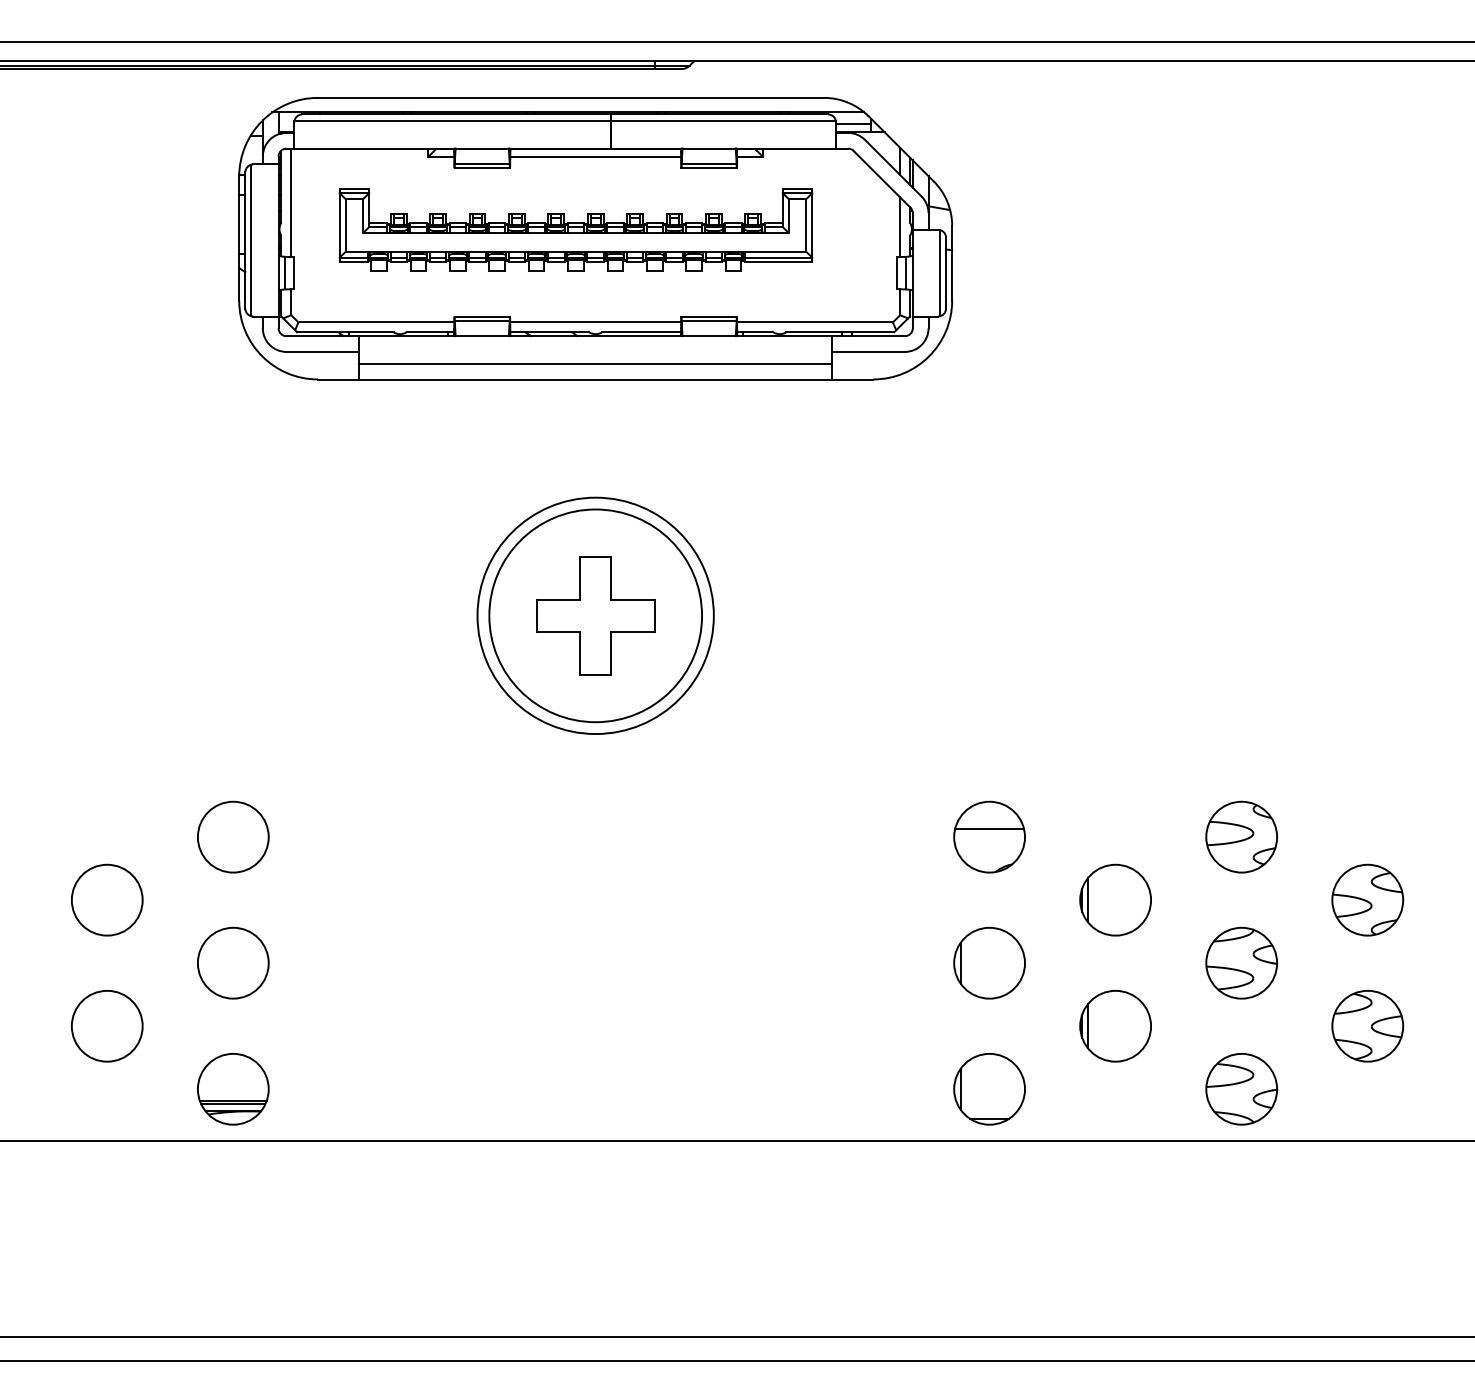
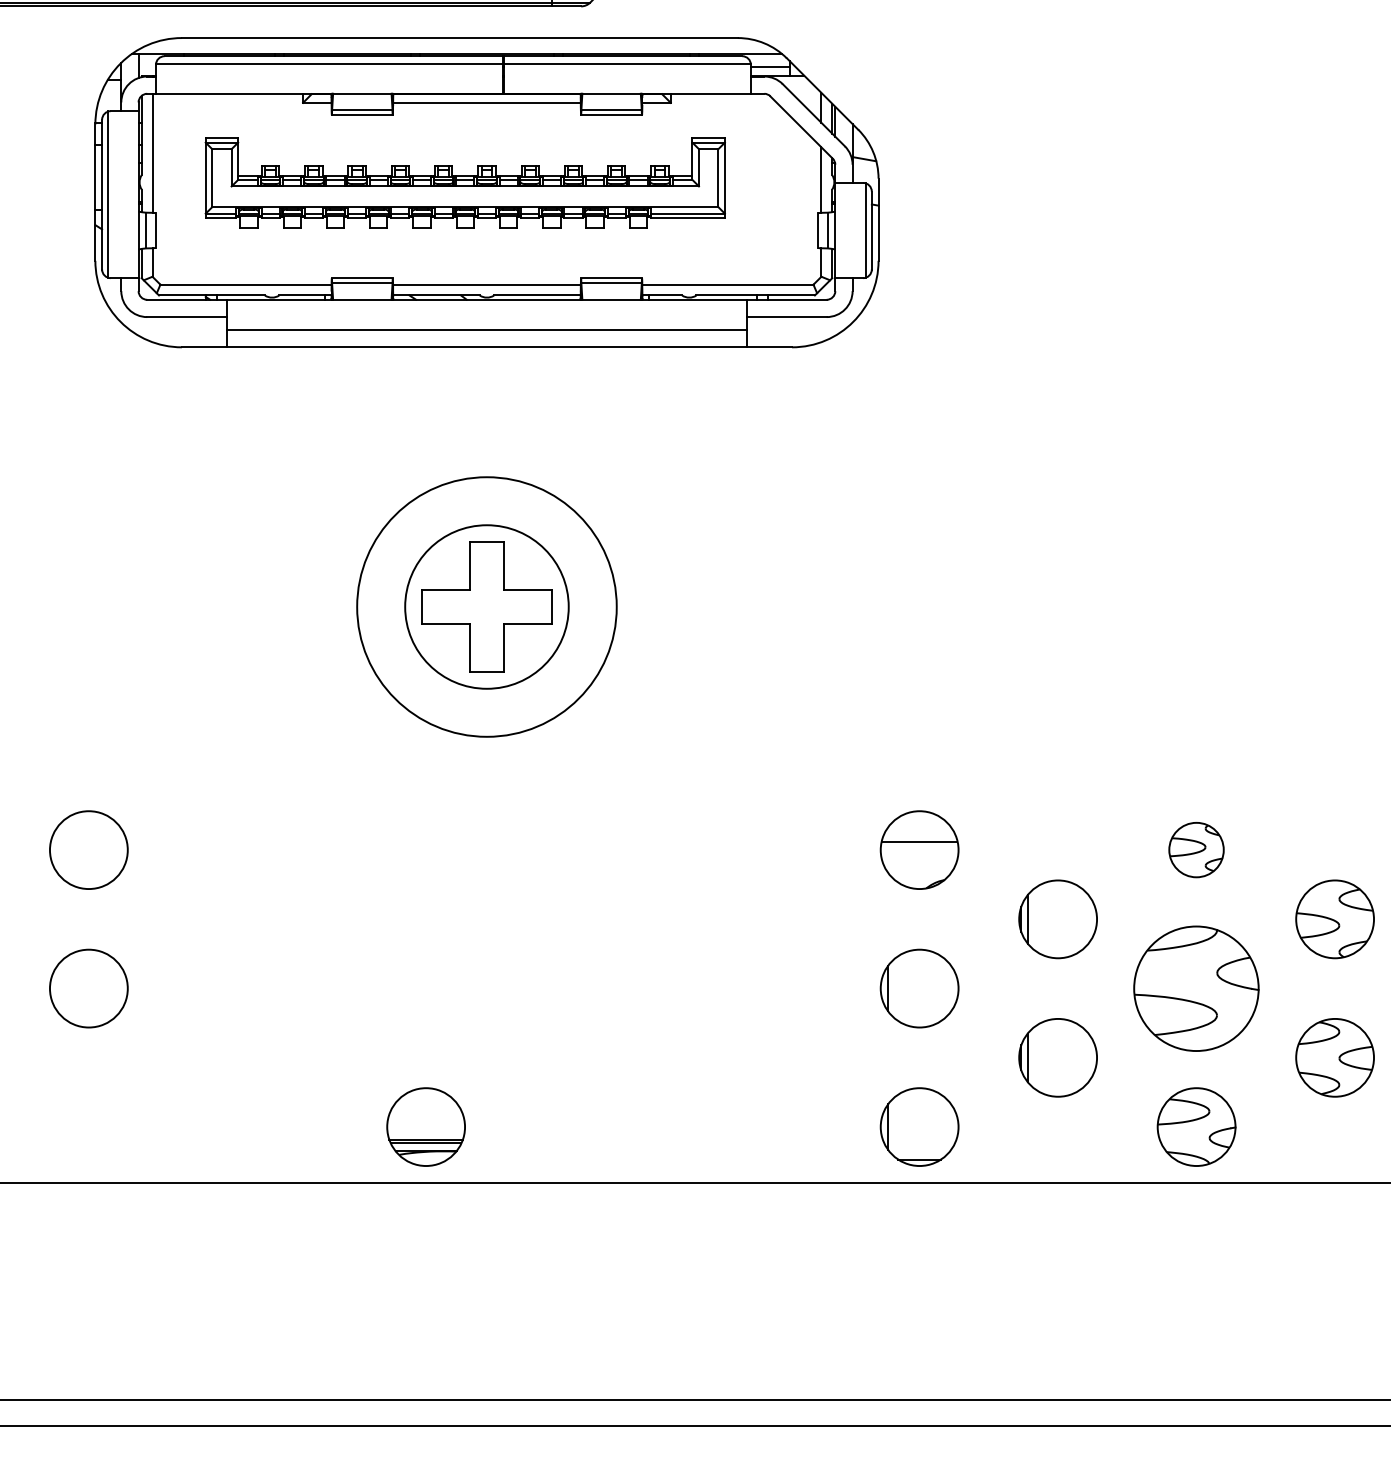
circle: (595, 615) -> (486, 606), size x0.7
part: (1241, 836) -> (1196, 849), size x0.7
part: (1241, 962) -> (1196, 987), size x1.6
part: (233, 1089) -> (426, 1127), moved

